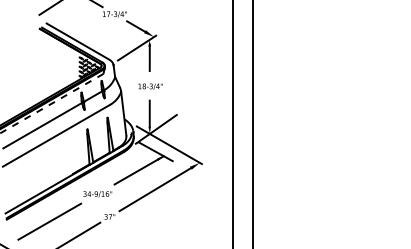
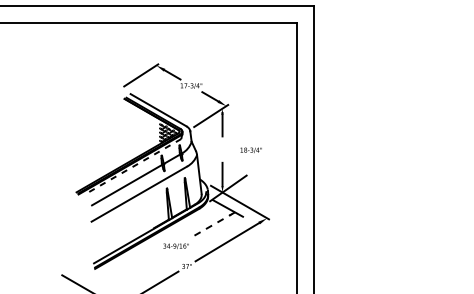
text: (149, 85) -> (250, 149), moved
line: (138, 170) -> (212, 225), solid -> dashed
line: (49, 221) -> (133, 270), removed

